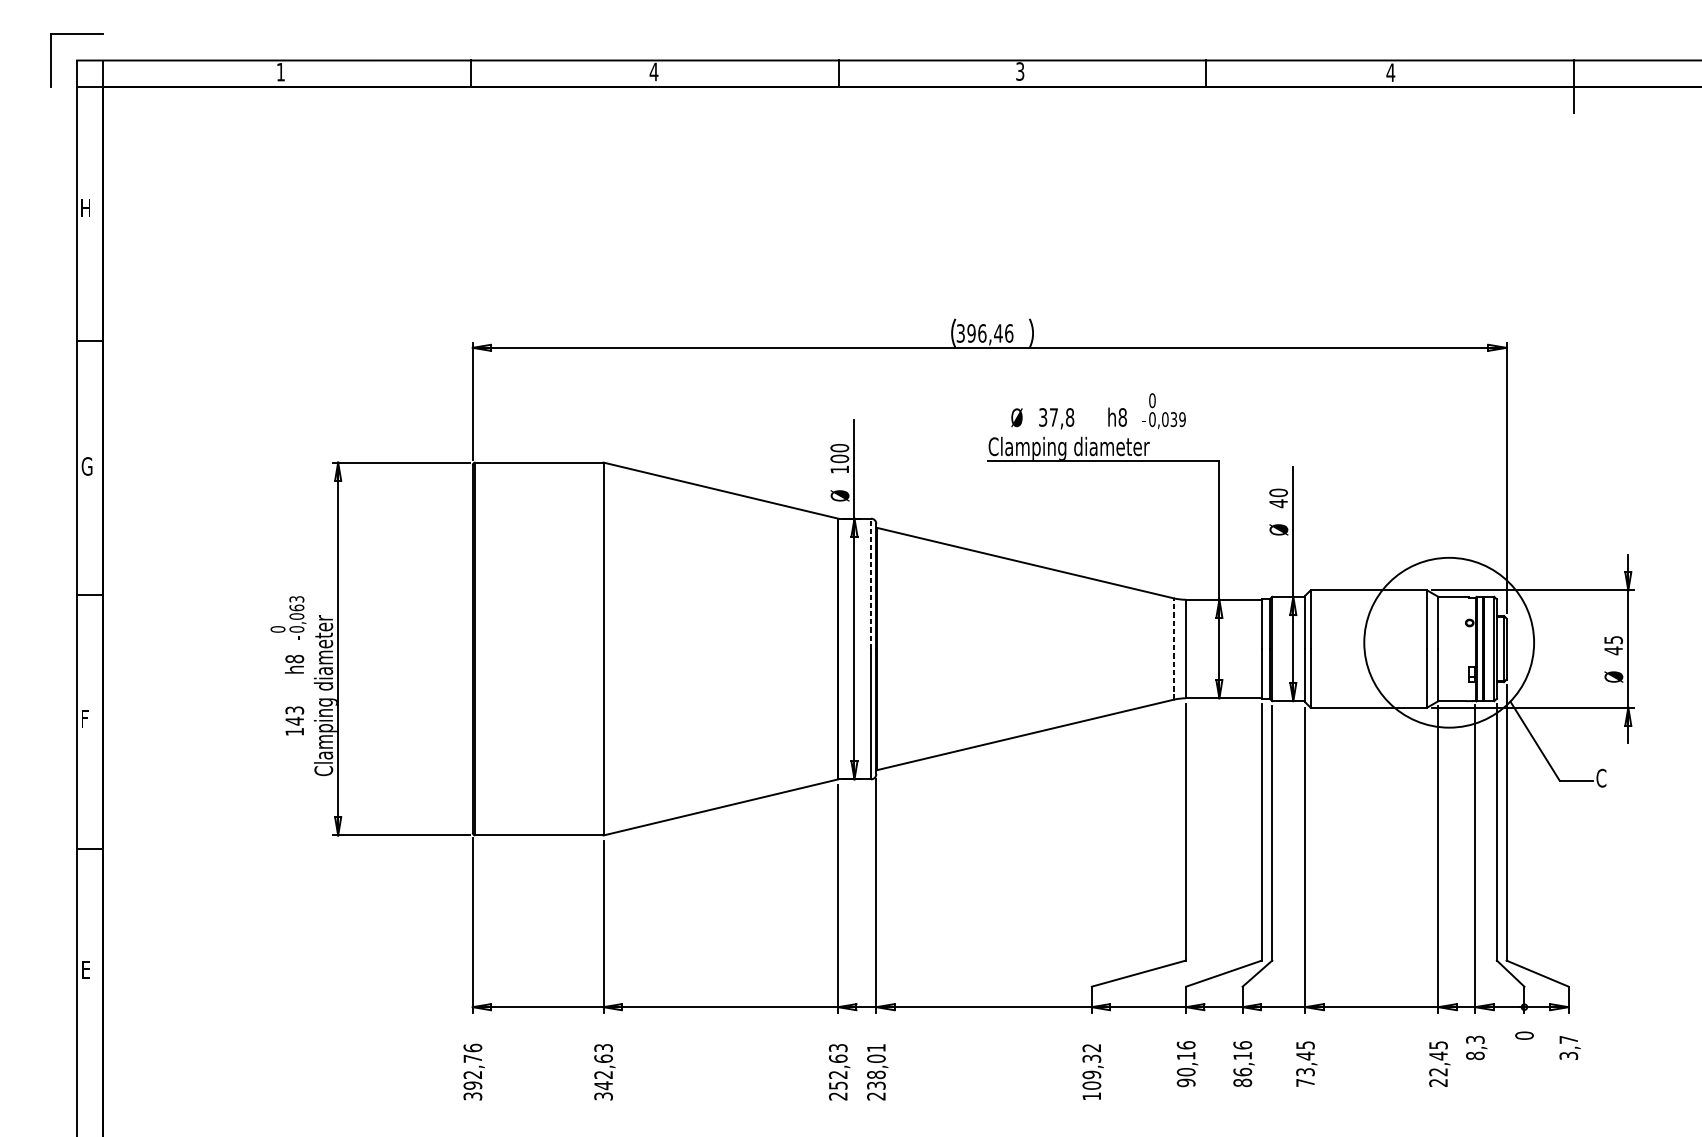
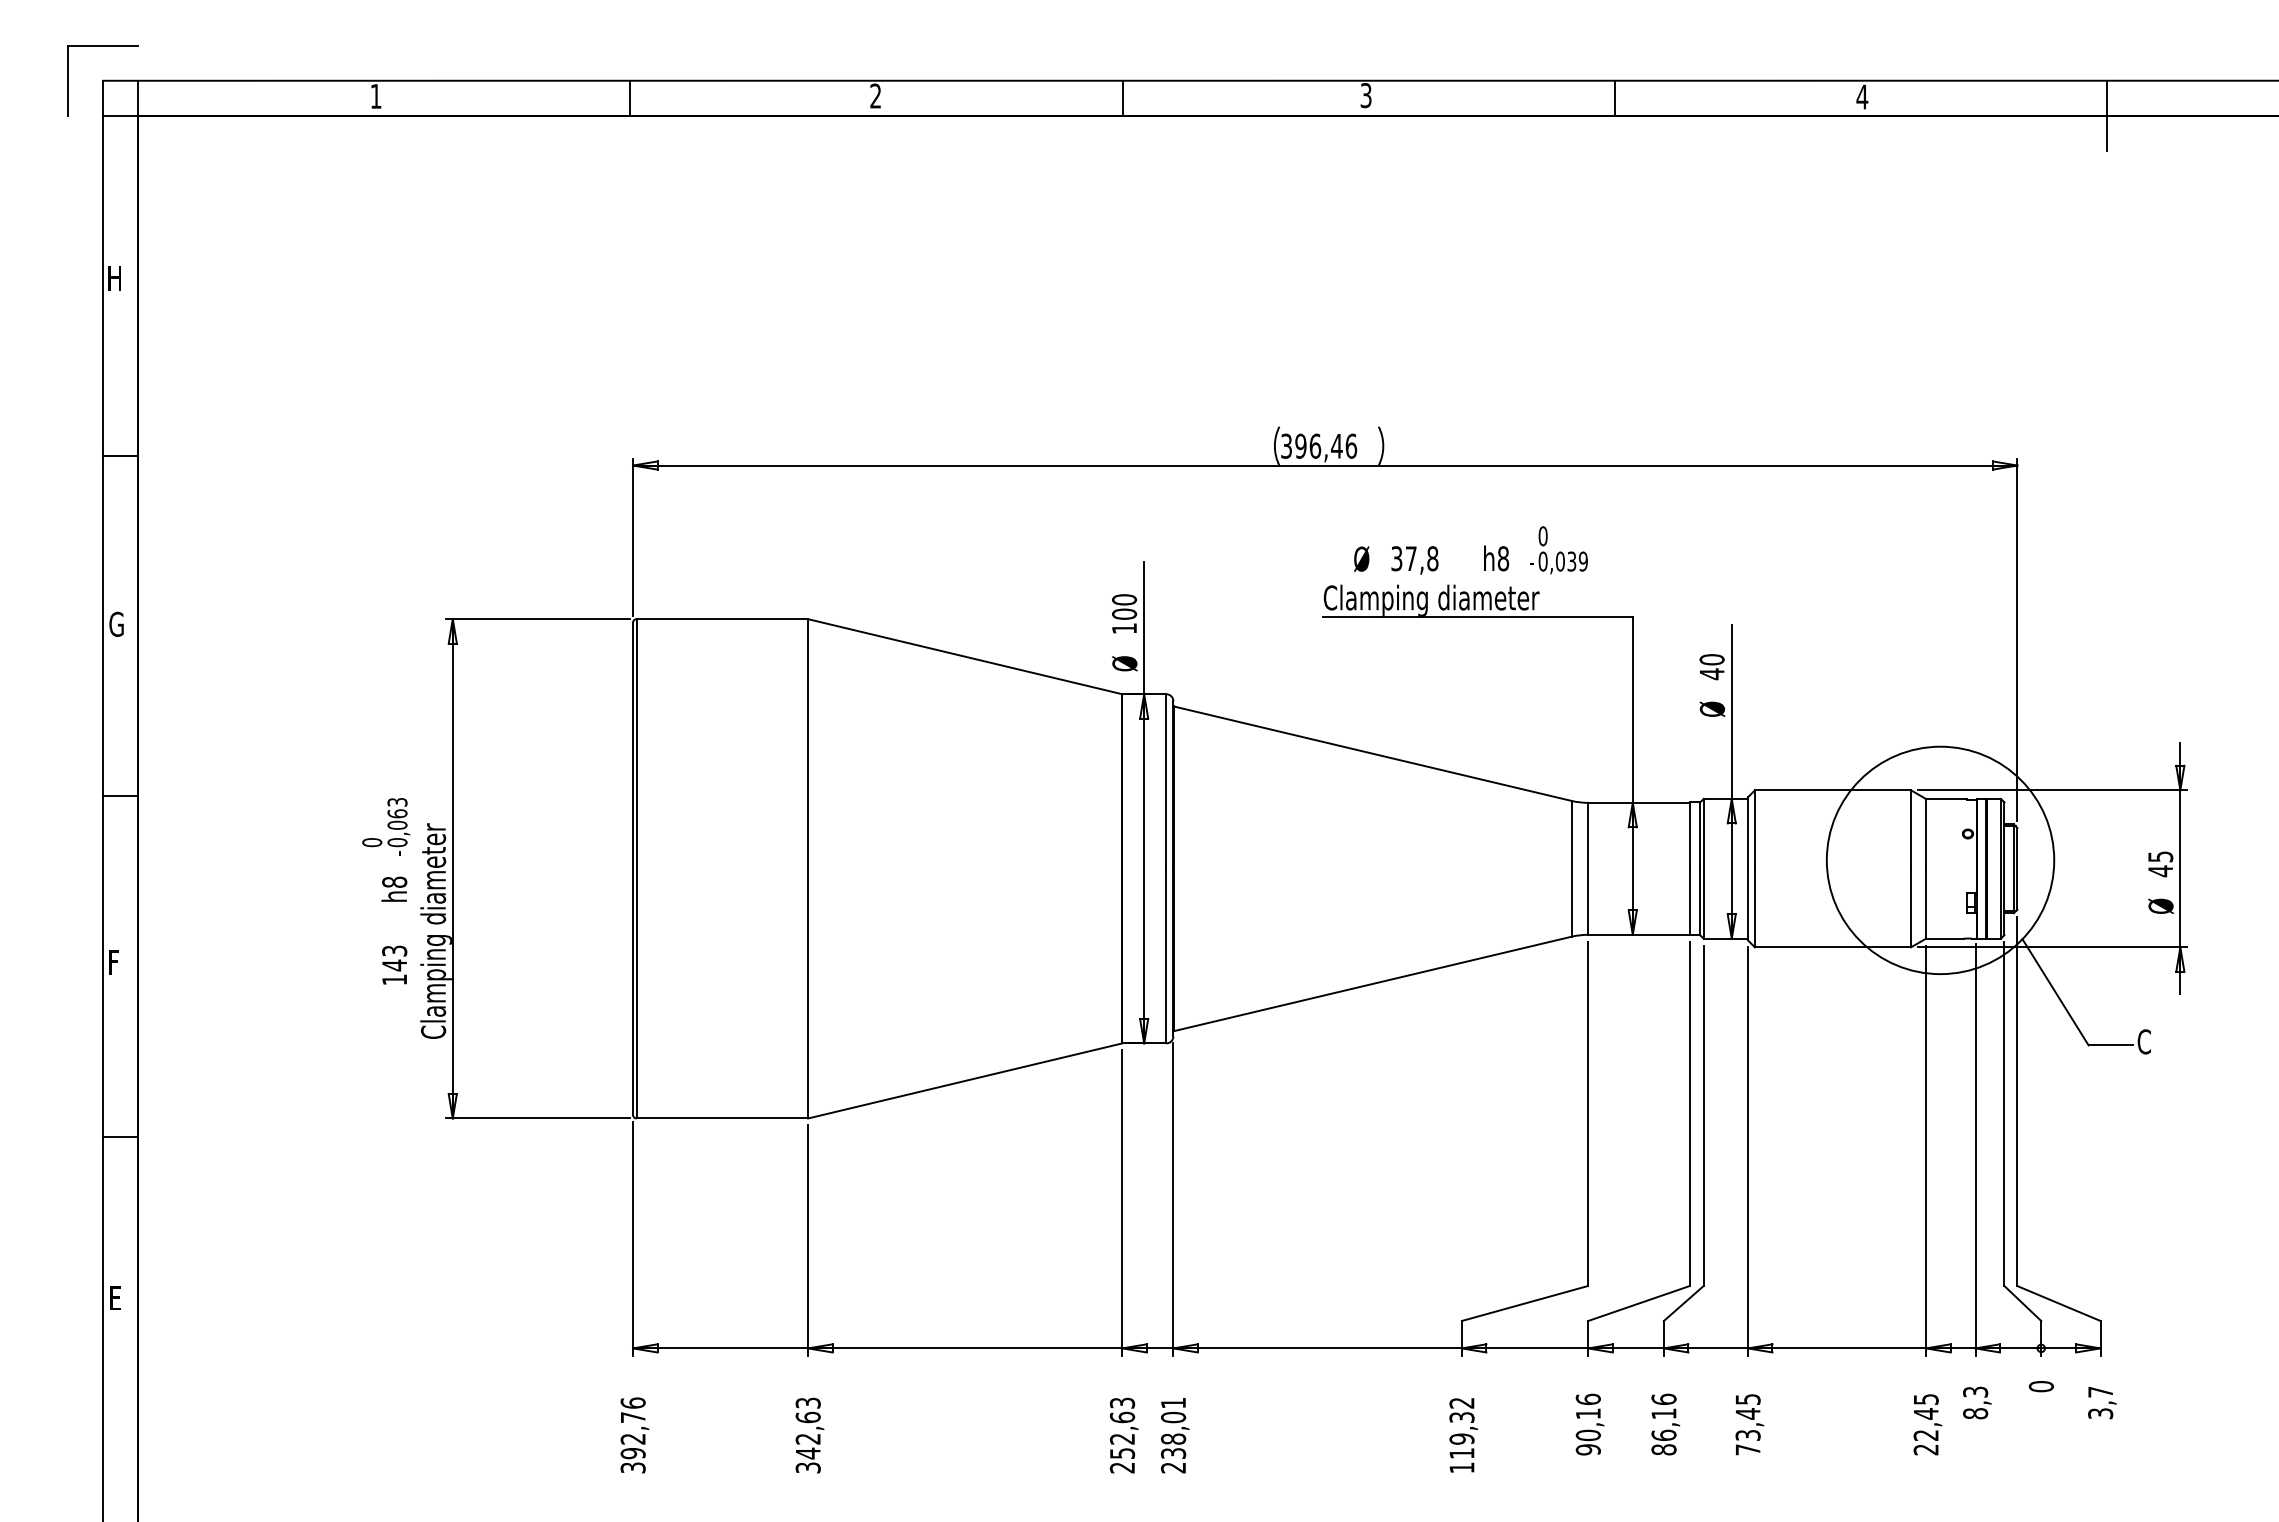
text: (653, 71) -> (875, 95), 4 -> 2
line: (871, 583) -> (1166, 781), dashed -> solid
line: (1173, 648) -> (1571, 868), dashed -> solid
text: (1091, 1085) -> (1461, 1453), 109,32 -> 119,32

